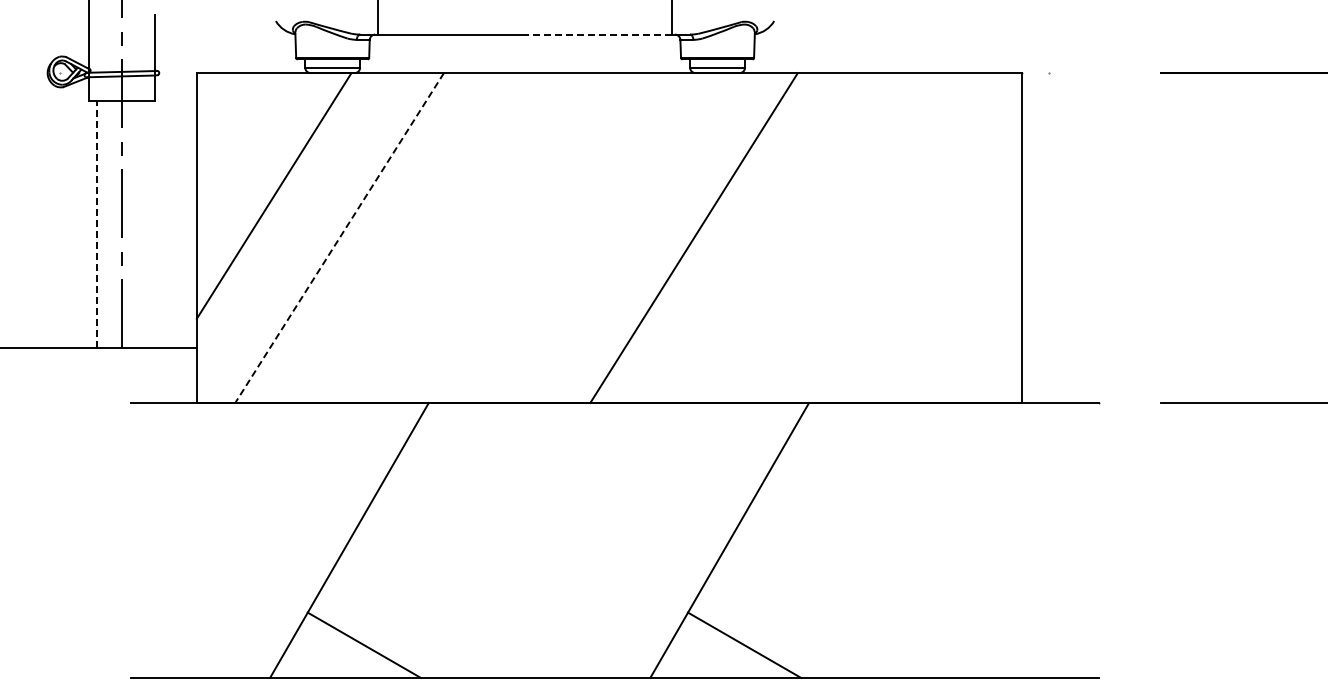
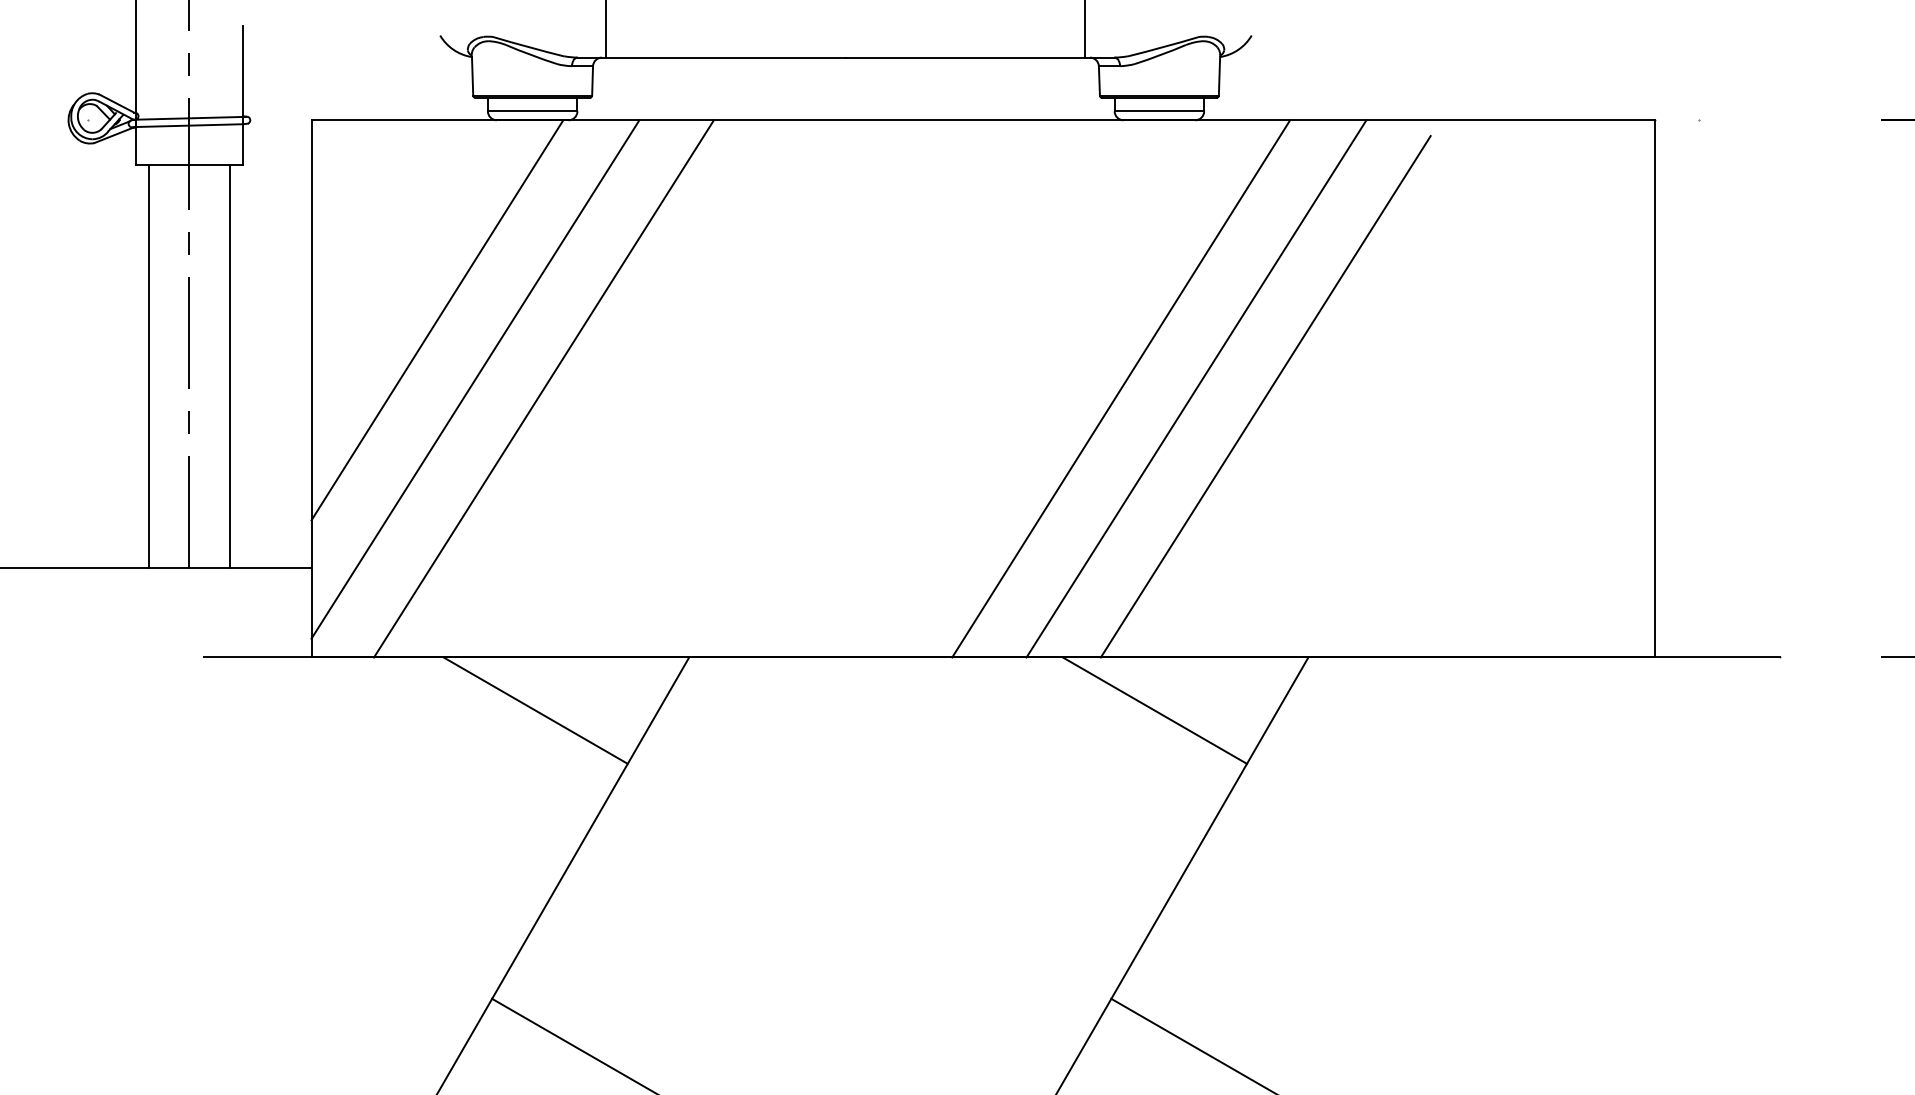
line: (598, 34) -> (965, 57), dashed -> solid
line: (97, 224) -> (149, 366), dashed -> solid
line: (146, 224) -> (229, 366), added
line: (297, 232) -> (475, 379), added
line: (339, 238) -> (543, 389), dashed -> solid
line: (739, 238) -> (1195, 389), added
line: (782, 242) -> (1265, 396), added
line: (334, 435) -> (535, 710), added
line: (714, 435) -> (1154, 710), added

